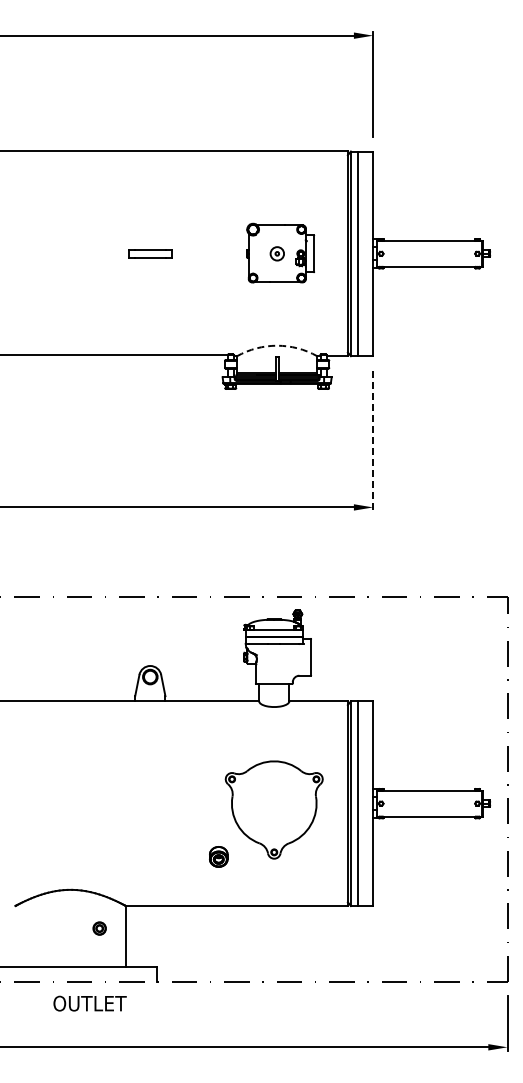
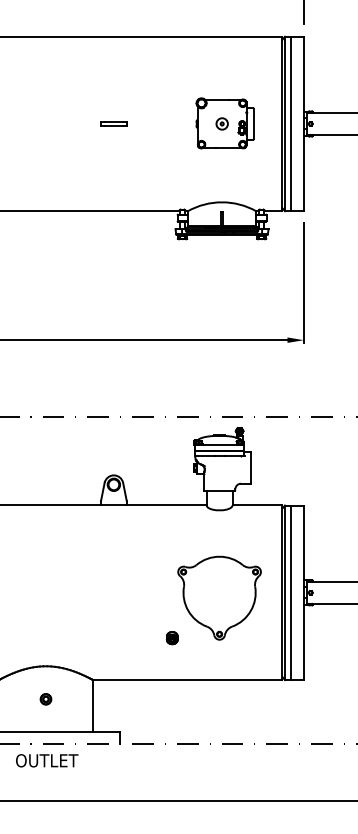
part: (149, 253) -> (113, 123), size x0.71
arc: (277, 345) -> (222, 202), dashed -> solid
line: (373, 441) -> (304, 283), dashed -> solid
part: (218, 856) -> (172, 637), size x0.71
part: (99, 928) -> (45, 699), moved
text: (89, 1003) -> (46, 760), moved

